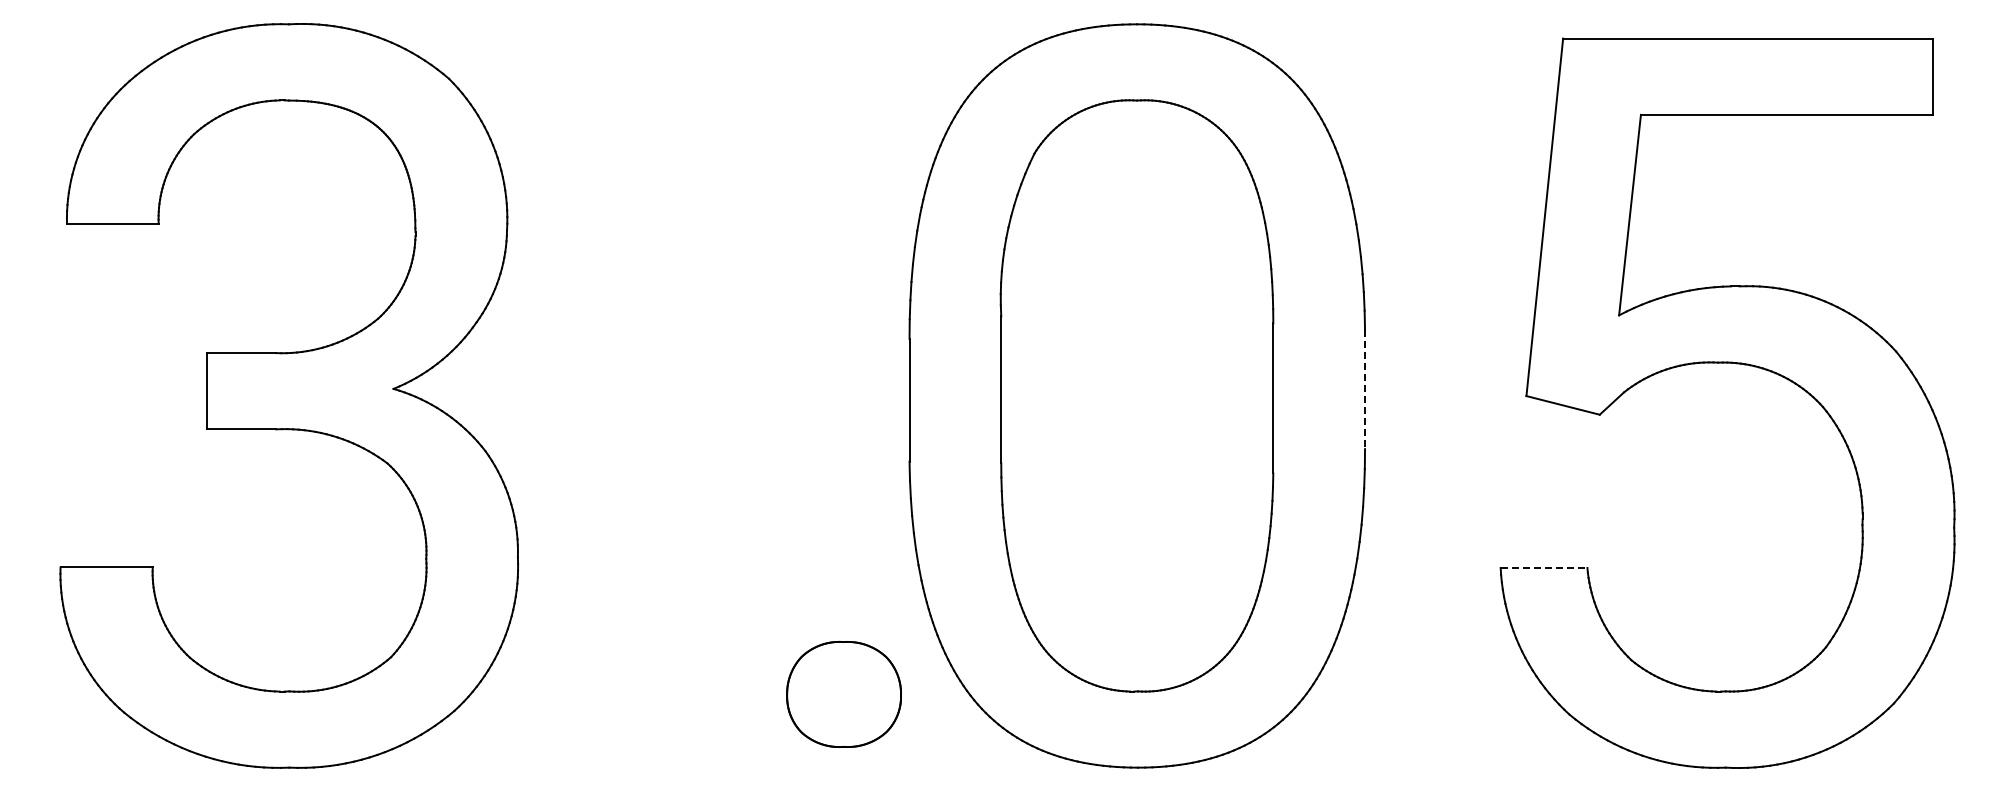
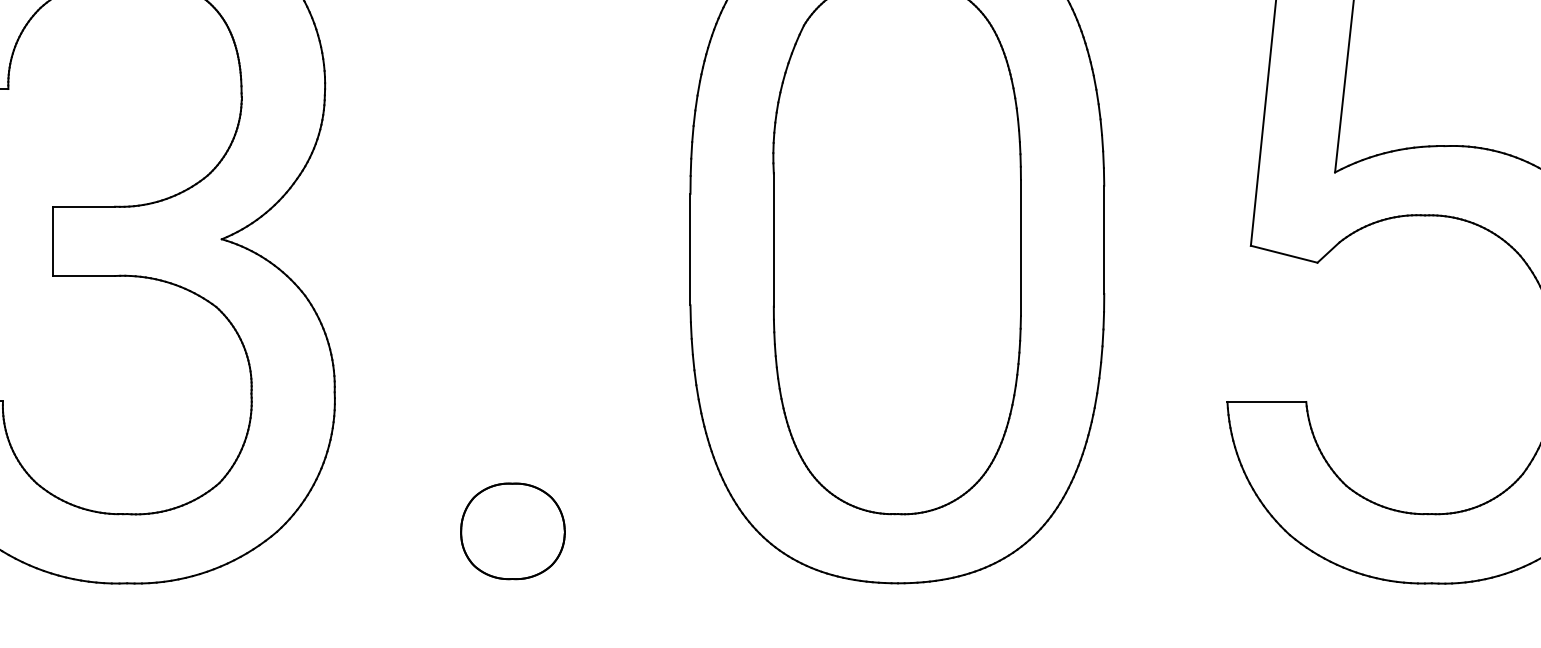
line: (1365, 389) -> (1104, 239), dashed -> solid
line: (1544, 567) -> (1267, 401), dashed -> solid
part: (843, 693) -> (512, 530), moved

